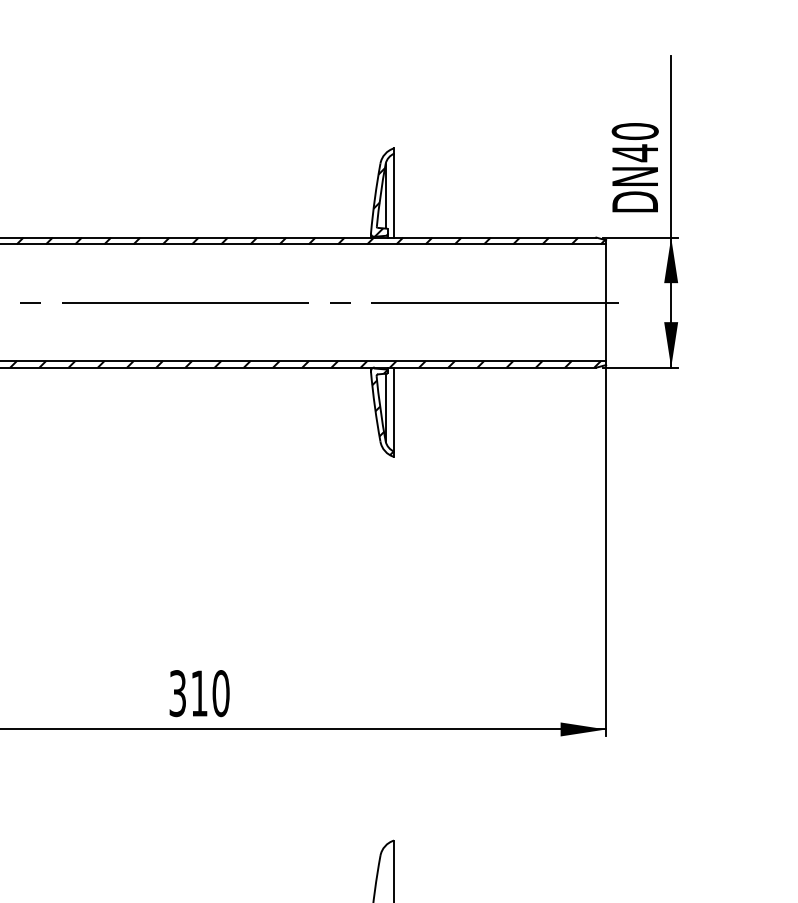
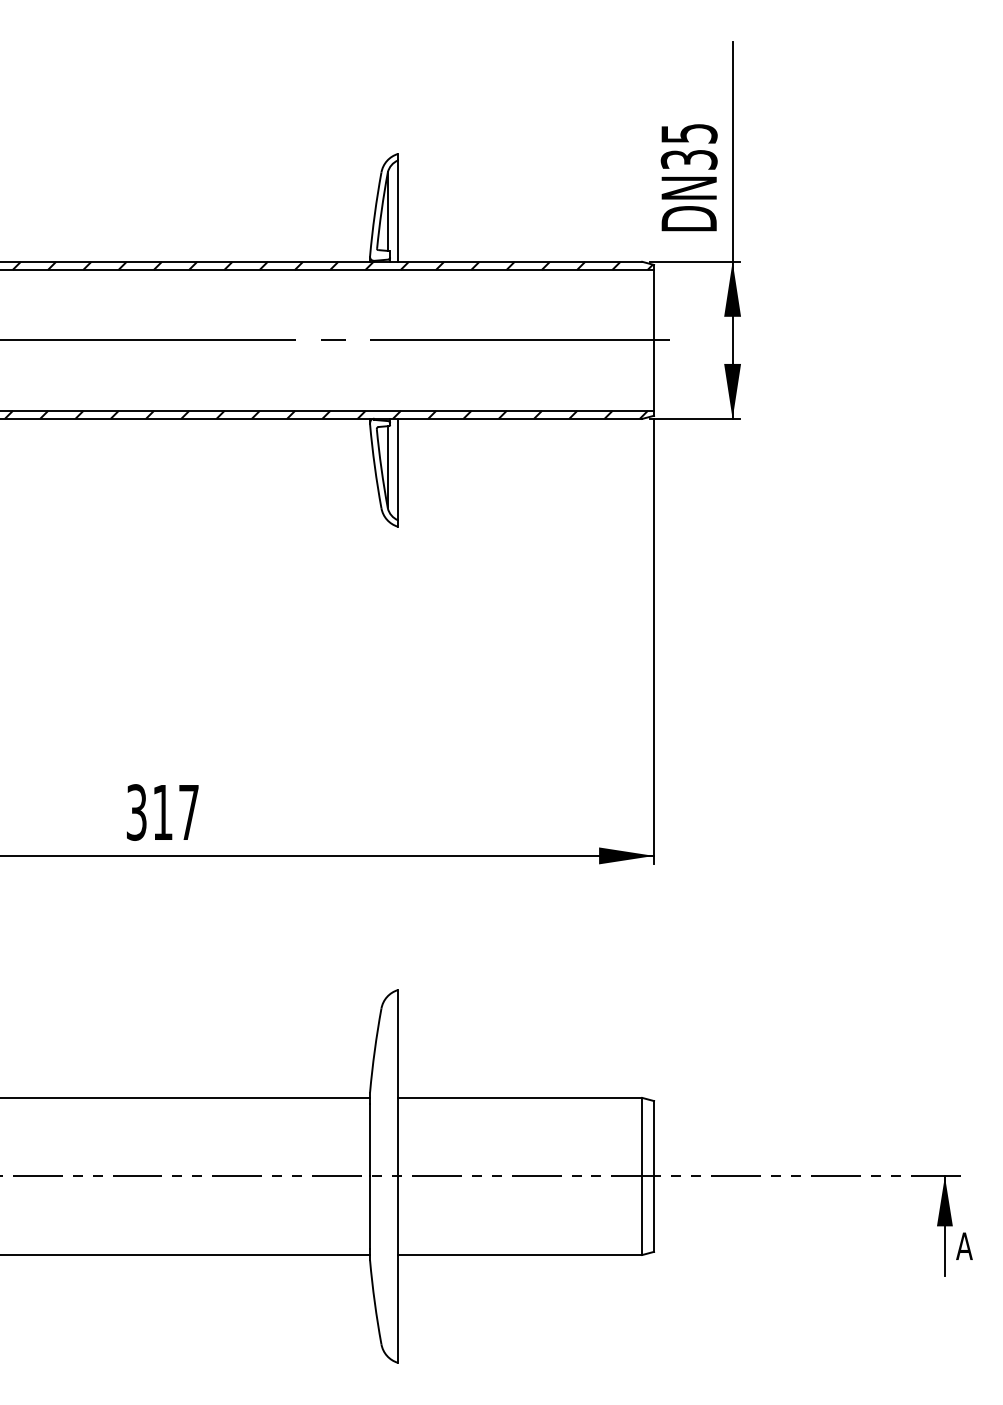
text: (634, 142) -> (688, 146), DN40 -> DN35
hatch: (378, 202) -> (379, 219), removed
hatch: (382, 412) -> (384, 472), removed
text: (220, 693) -> (188, 812), 310 -> 317

